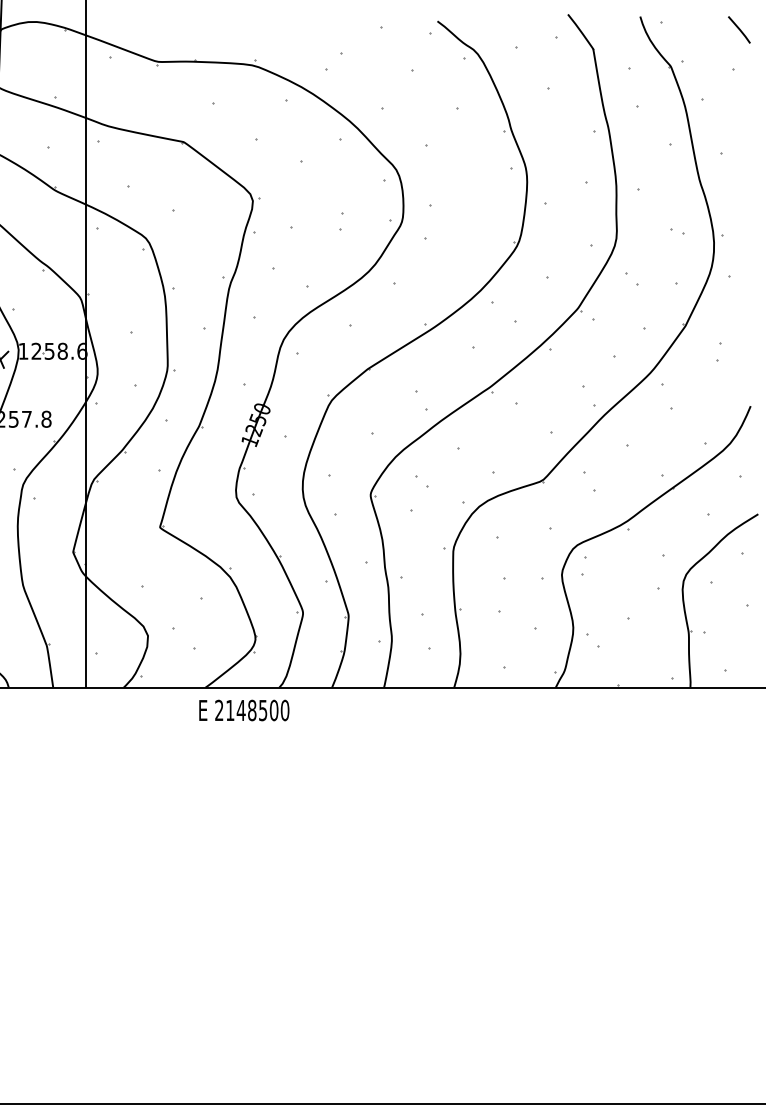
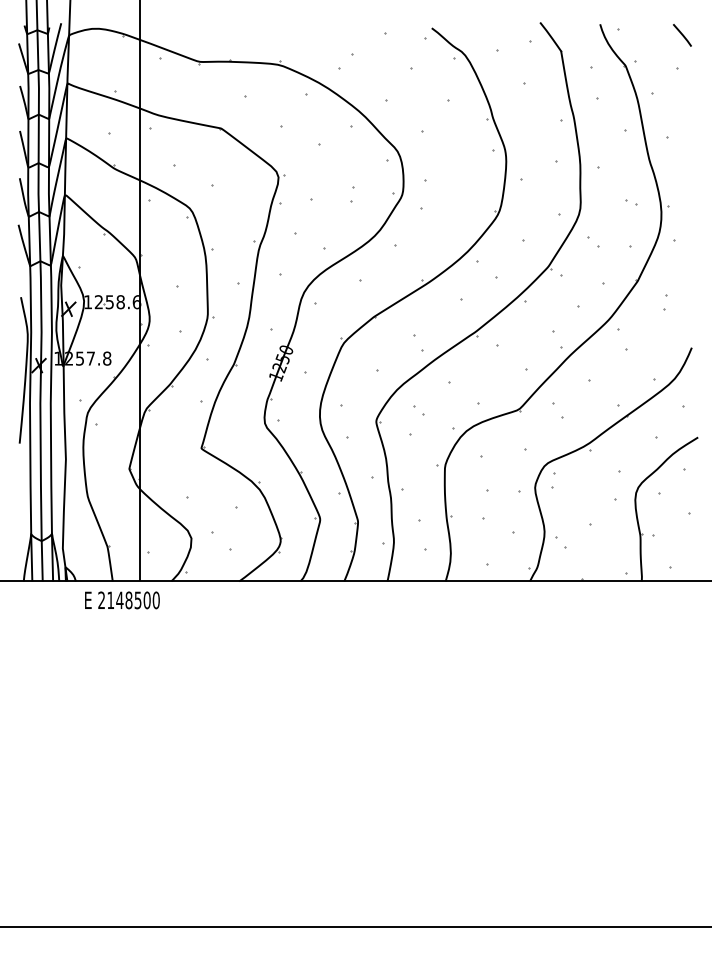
text: (244, 710) -> (122, 600), moved

